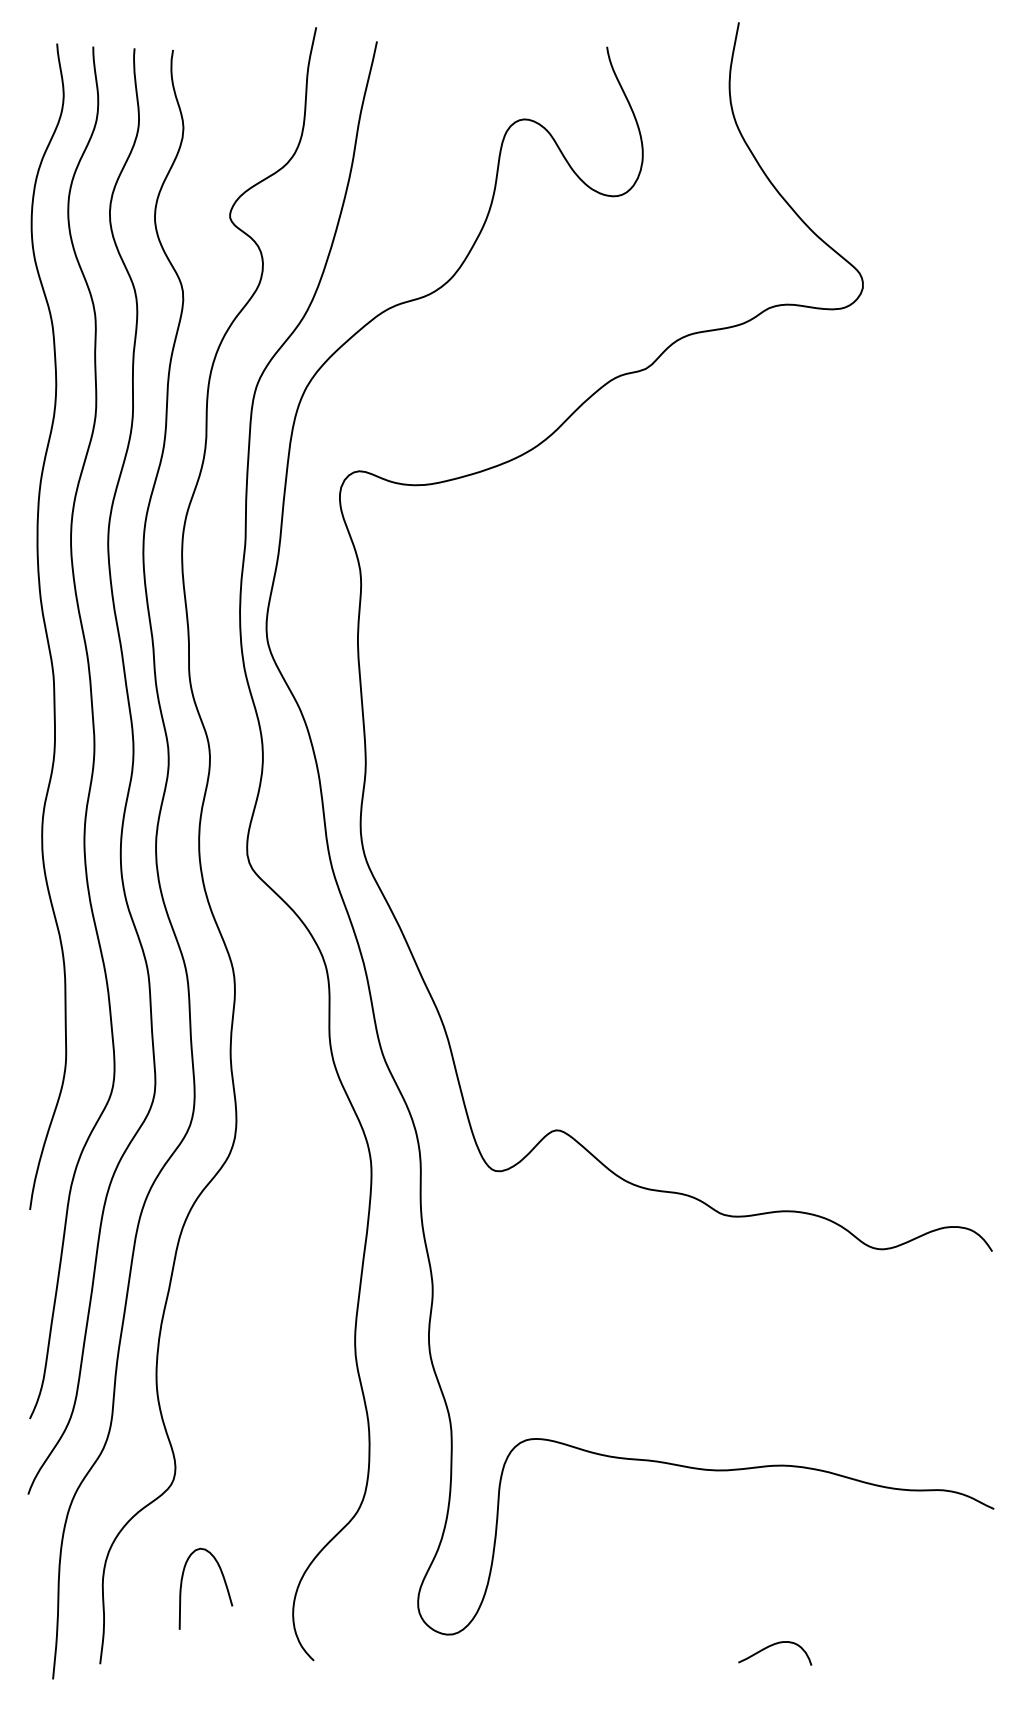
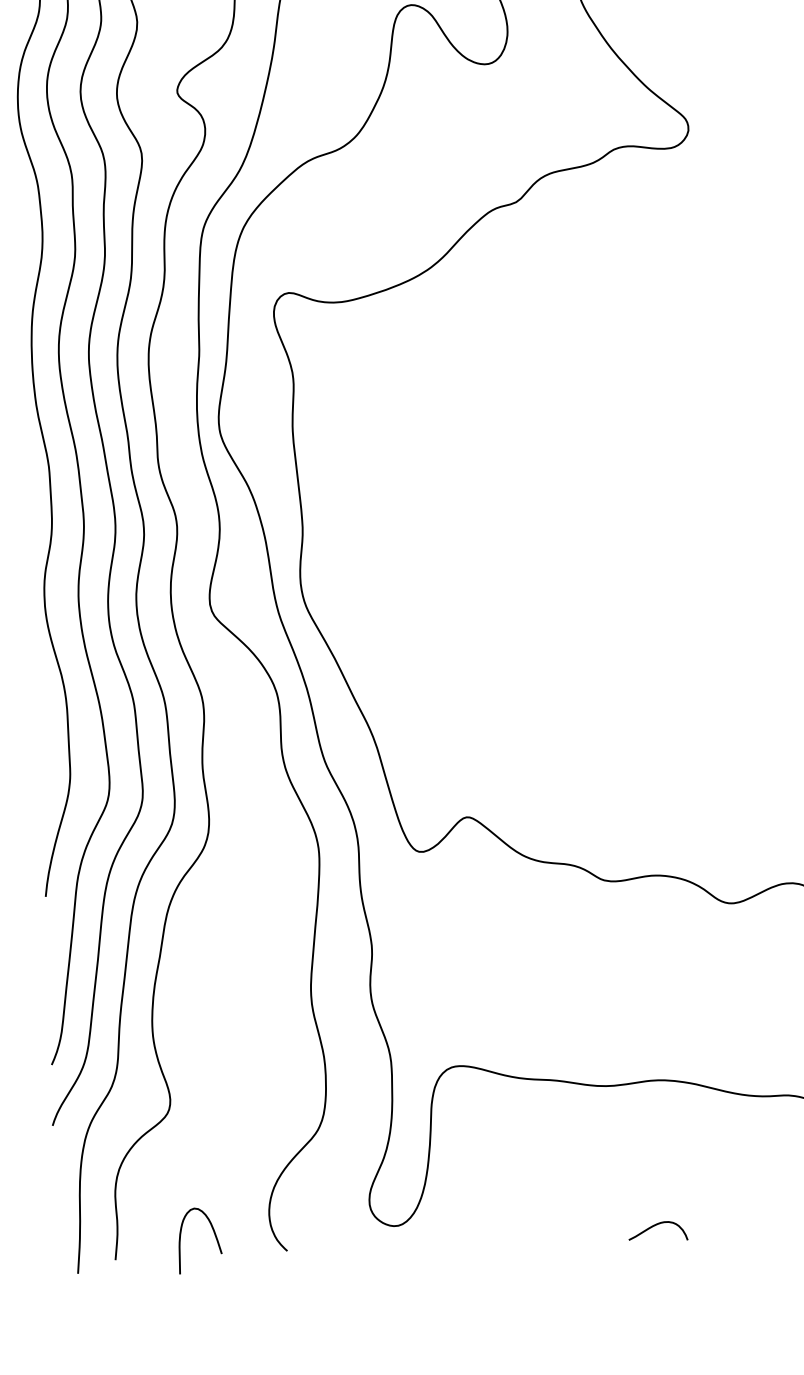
curve: (224, 1583) -> (214, 1235), moved

